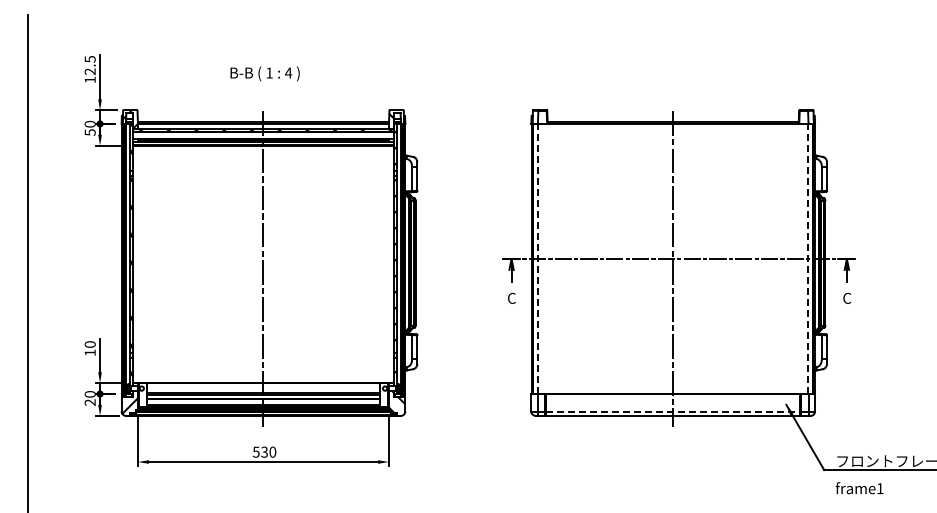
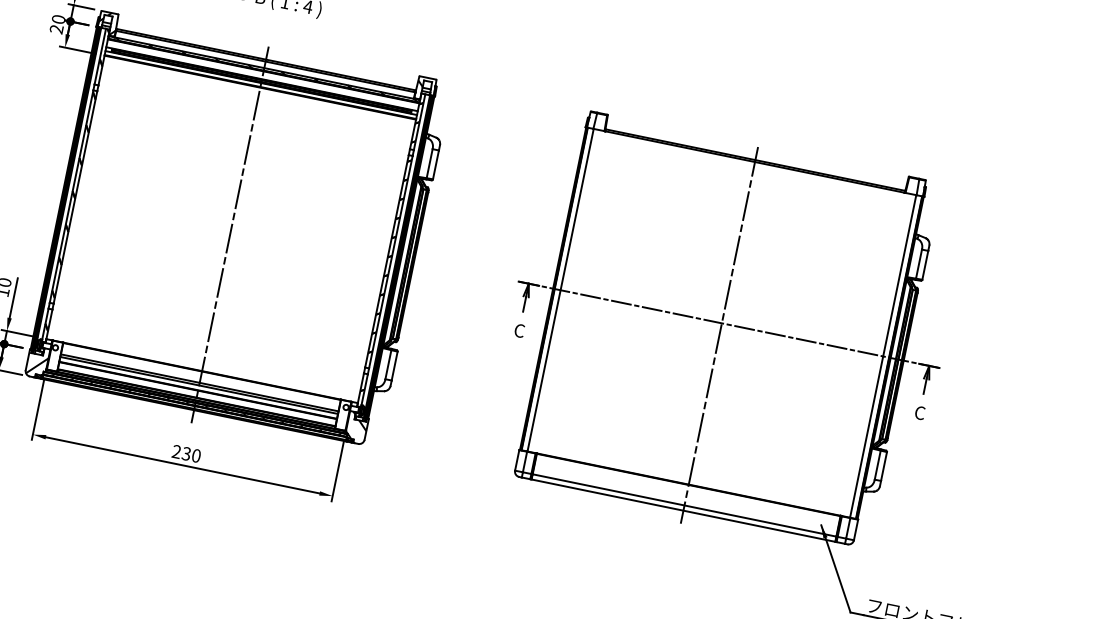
text: (89, 132) -> (55, 29), 50 -> 20
line: (538, 258) -> (561, 289), dashed -> solid
line: (808, 258) -> (883, 355), dashed -> solid
line: (673, 411) -> (684, 505), dashed -> solid
text: (255, 451) -> (175, 450), 530 -> 230

